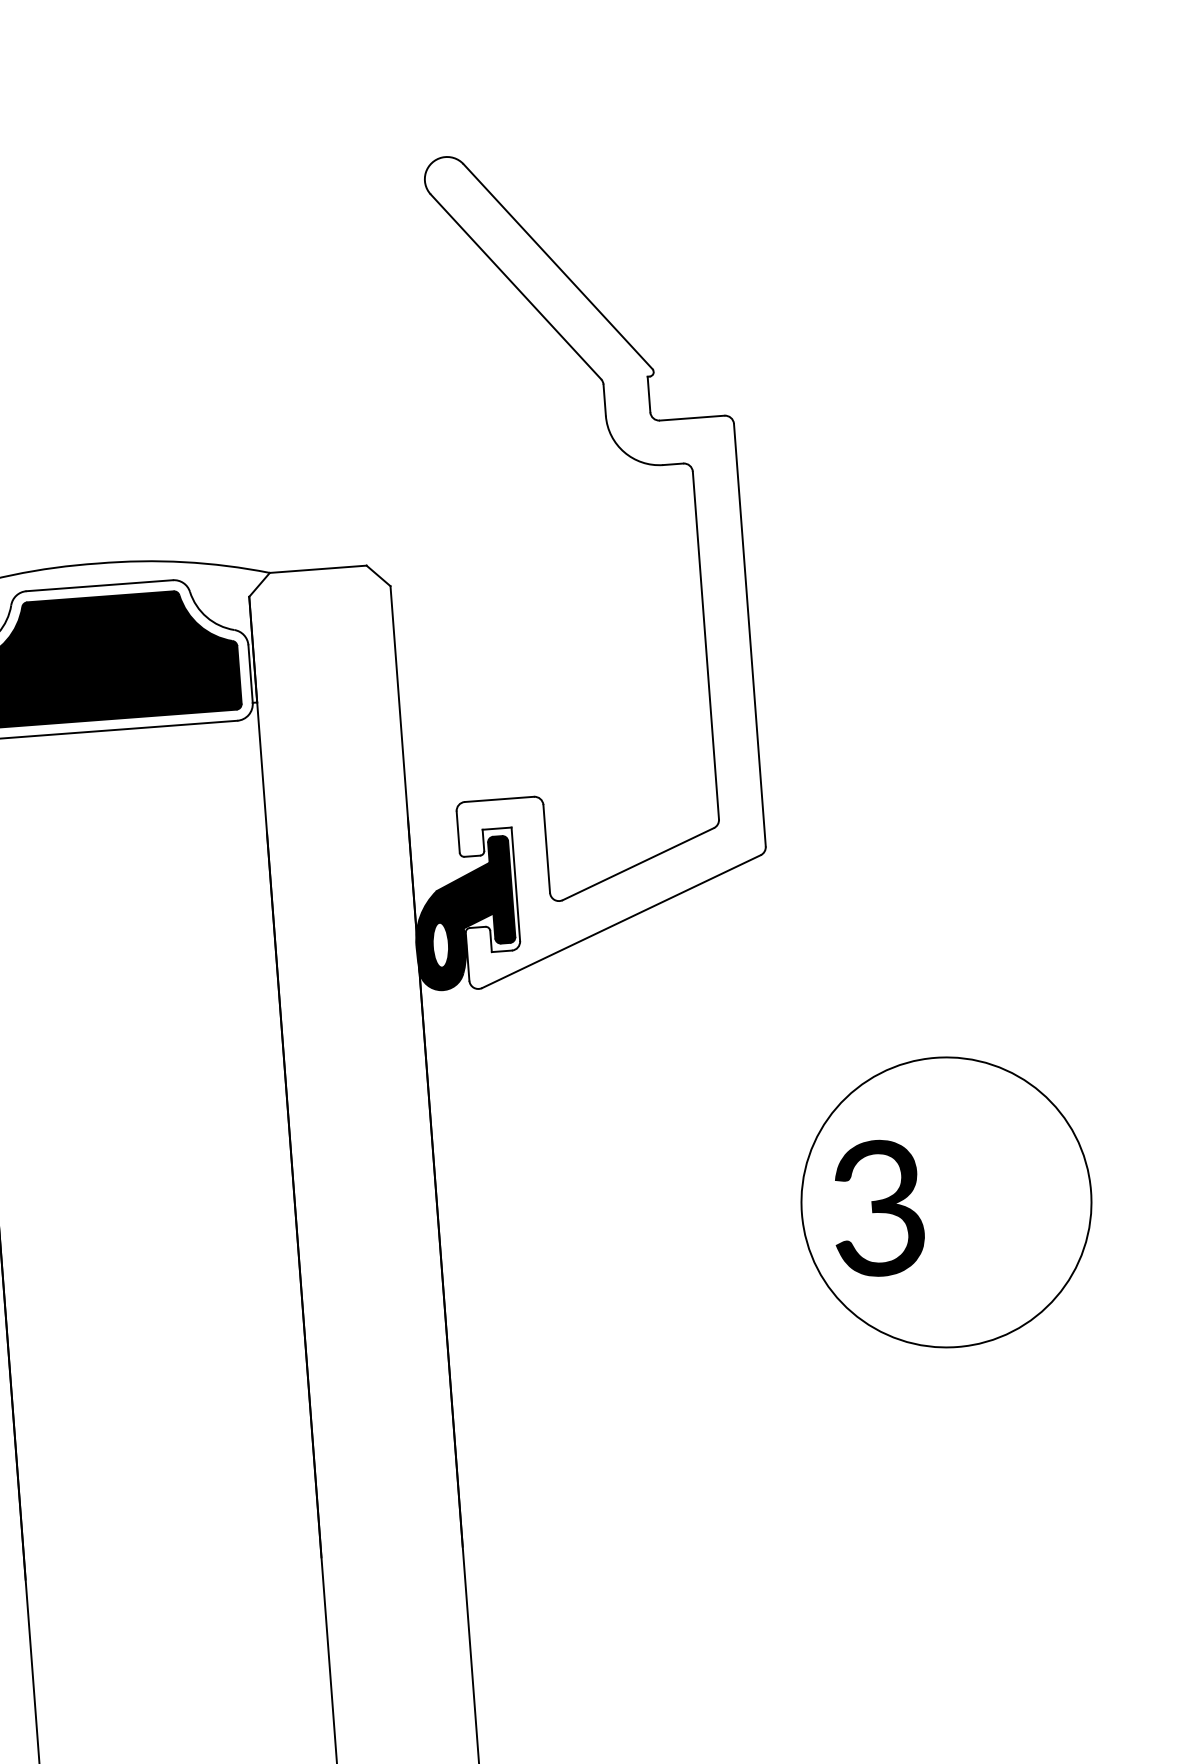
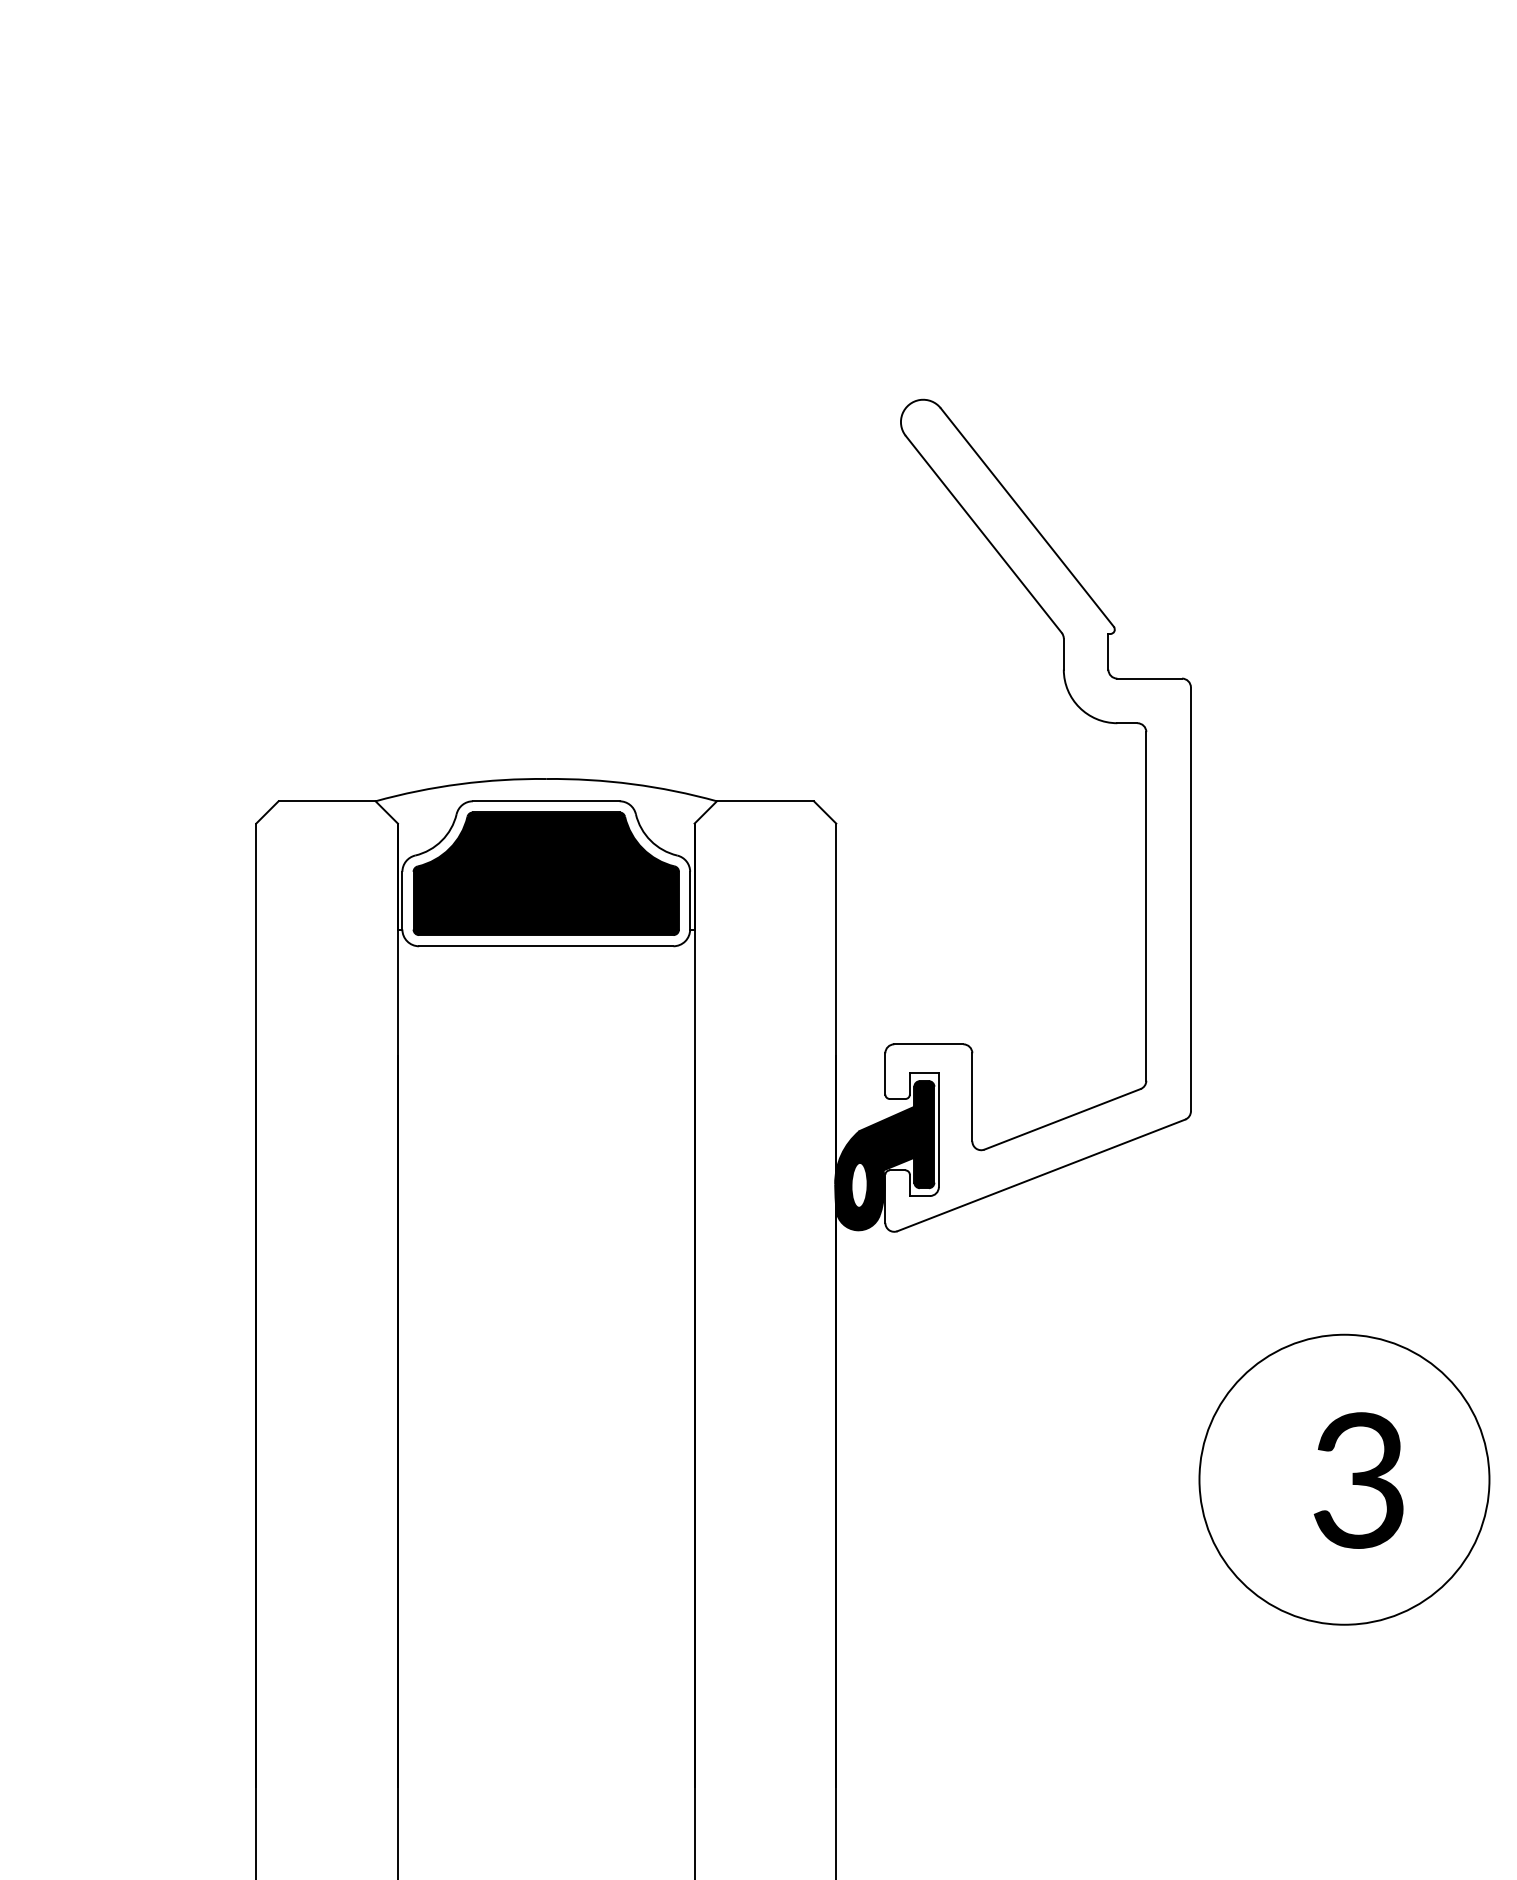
text: (877, 1208) -> (1358, 1480), moved

